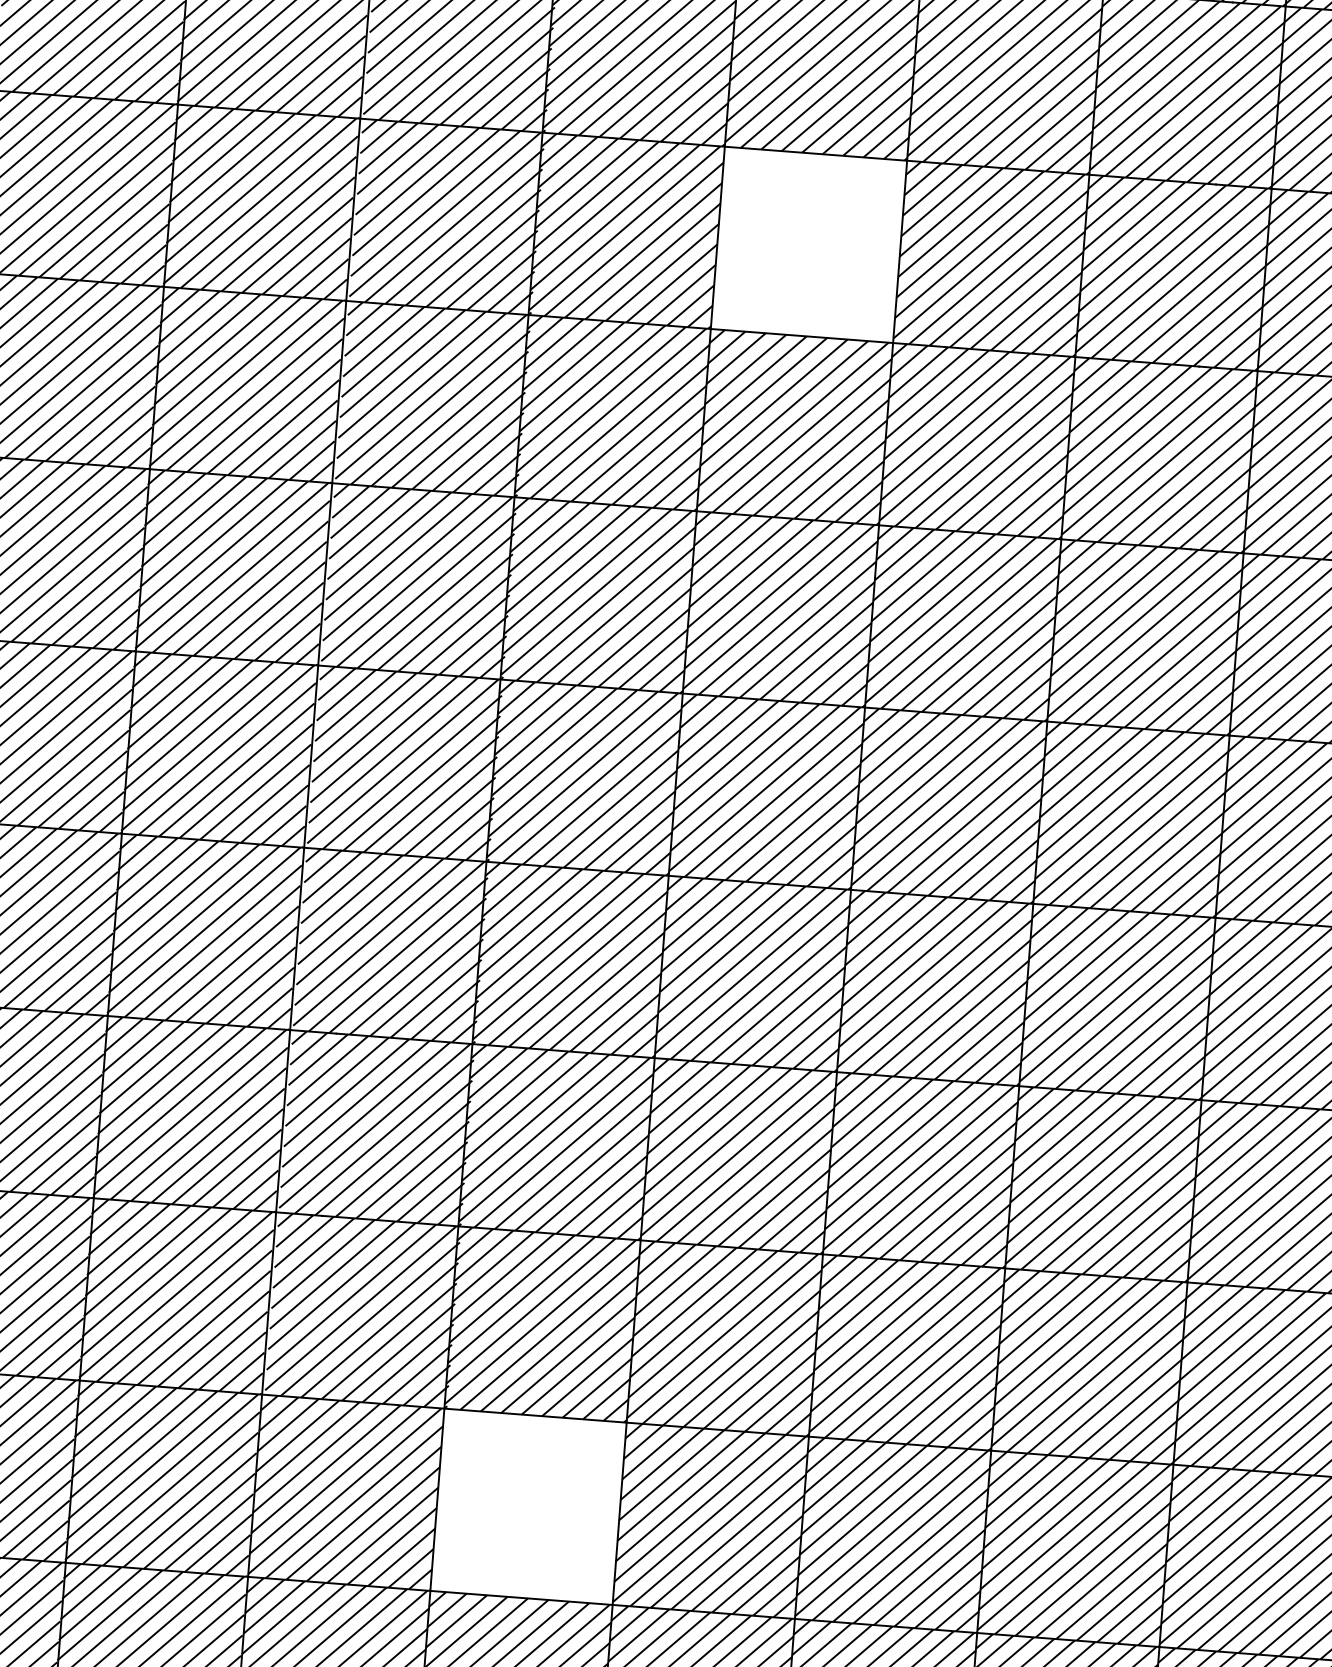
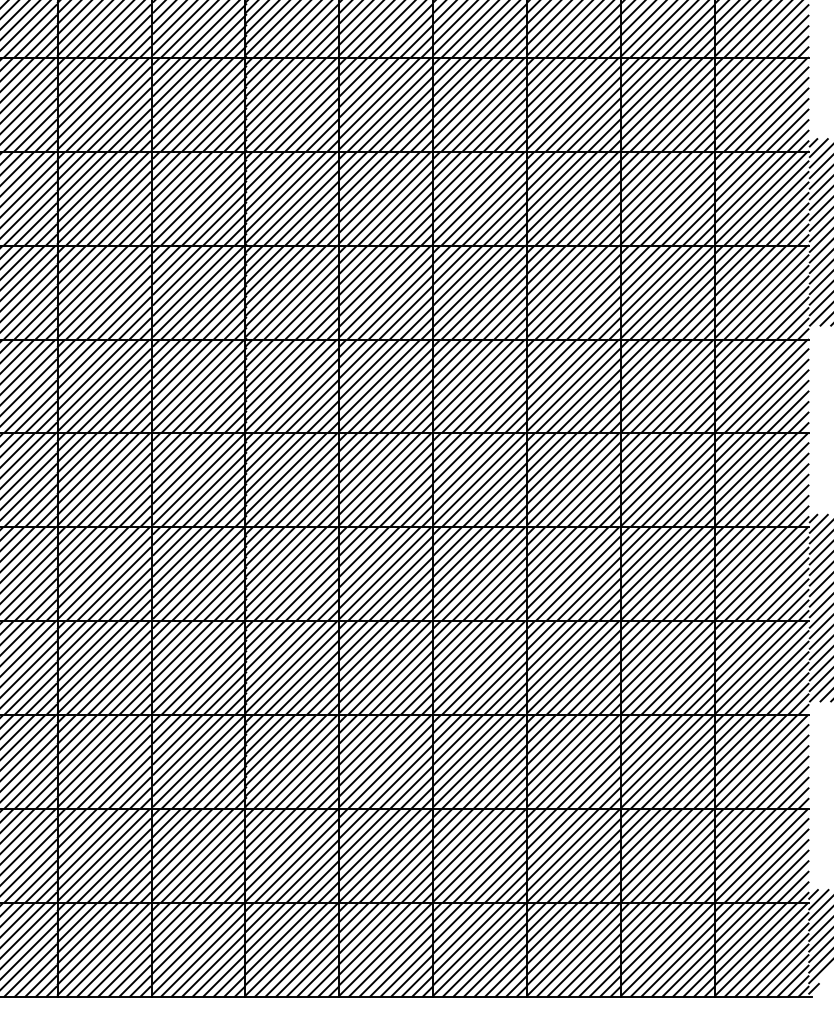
hatch: (809, 244) -> (386, 198), added
hatch: (528, 1507) -> (292, 856), added

